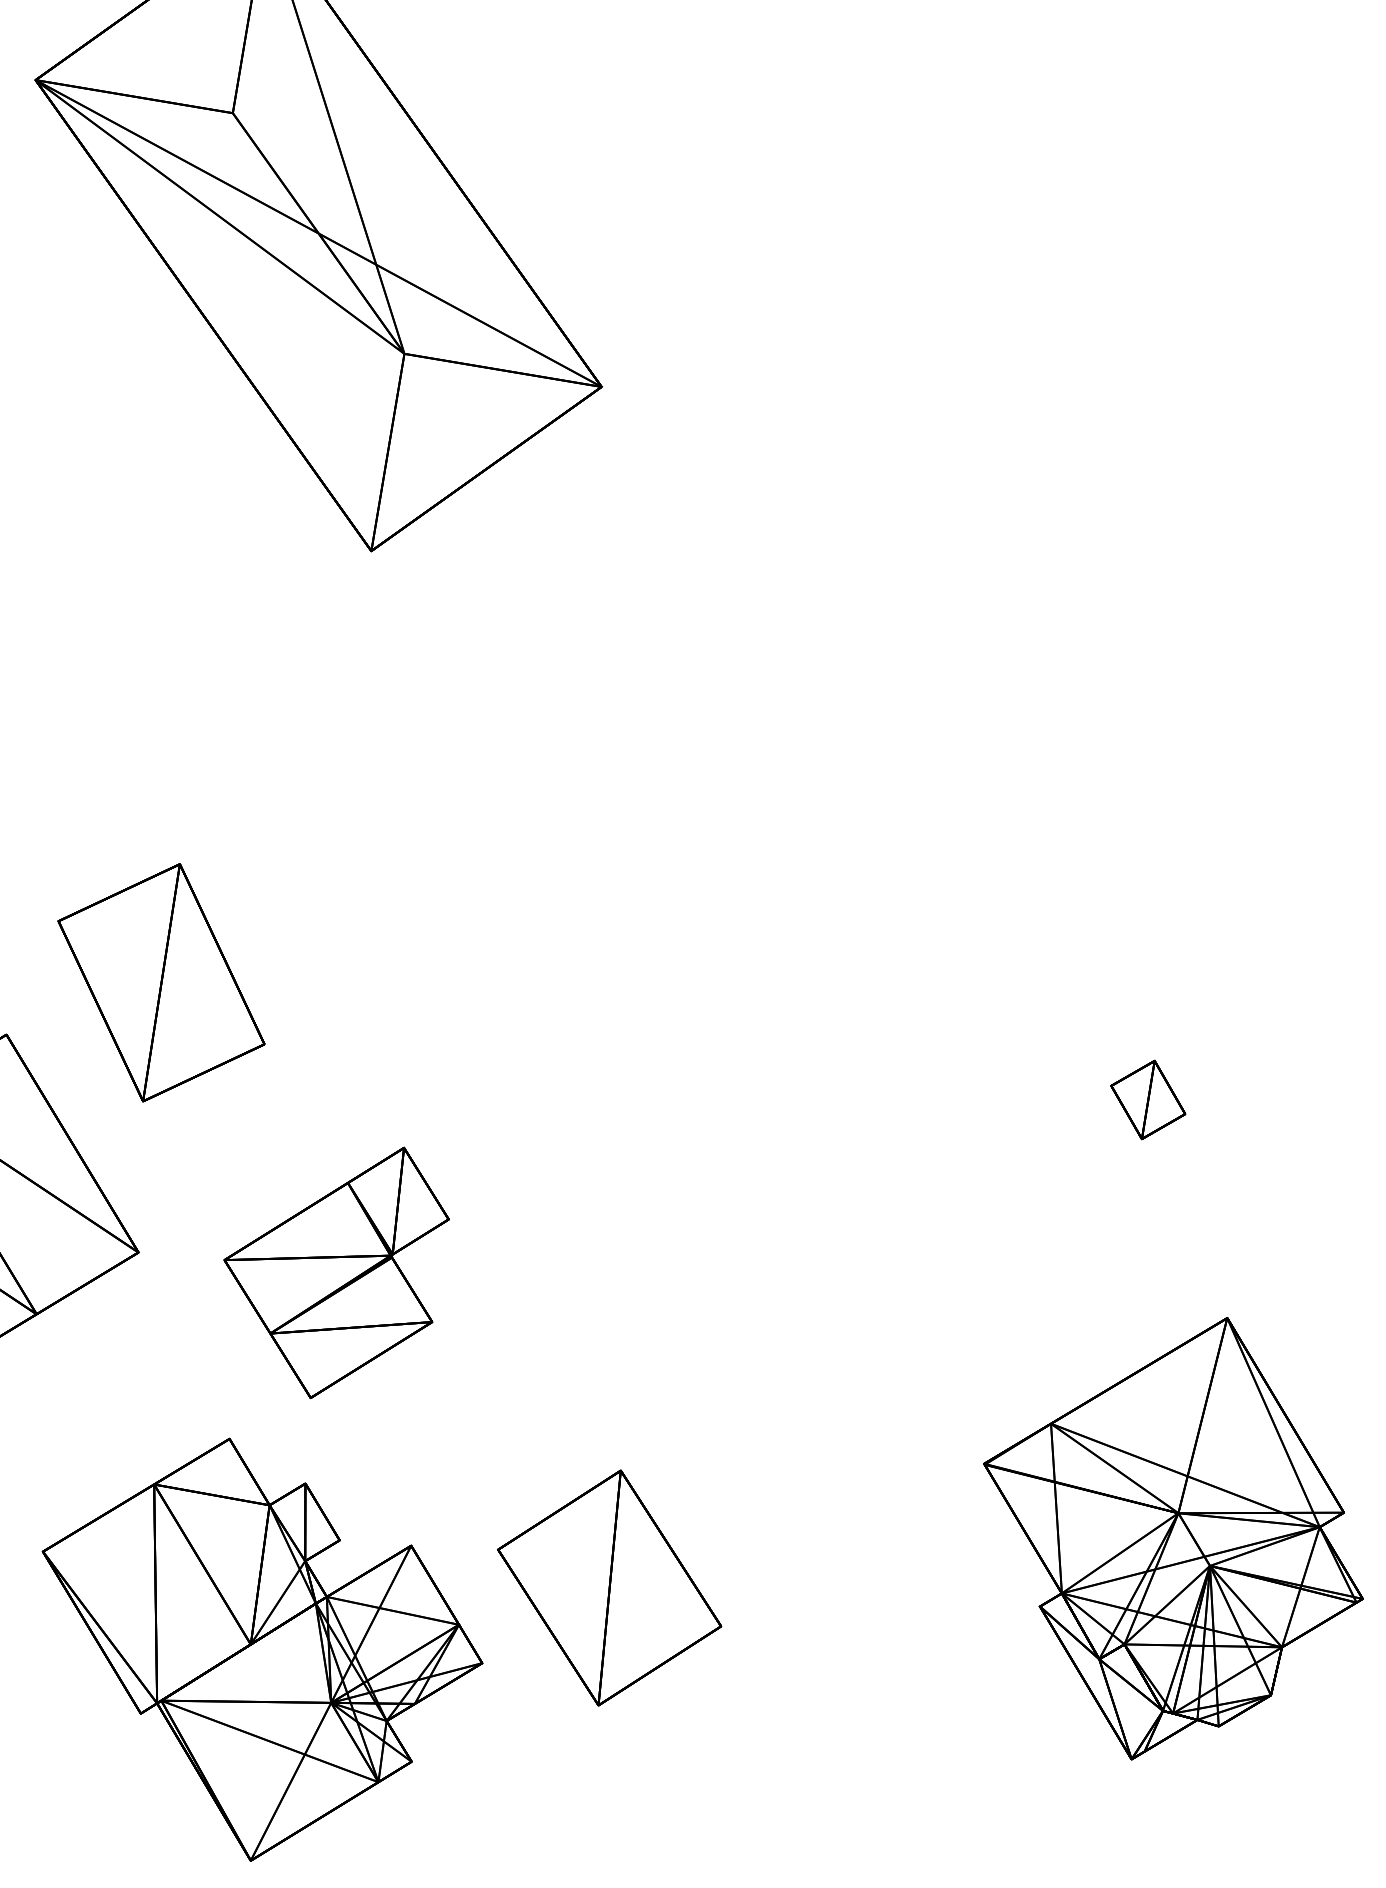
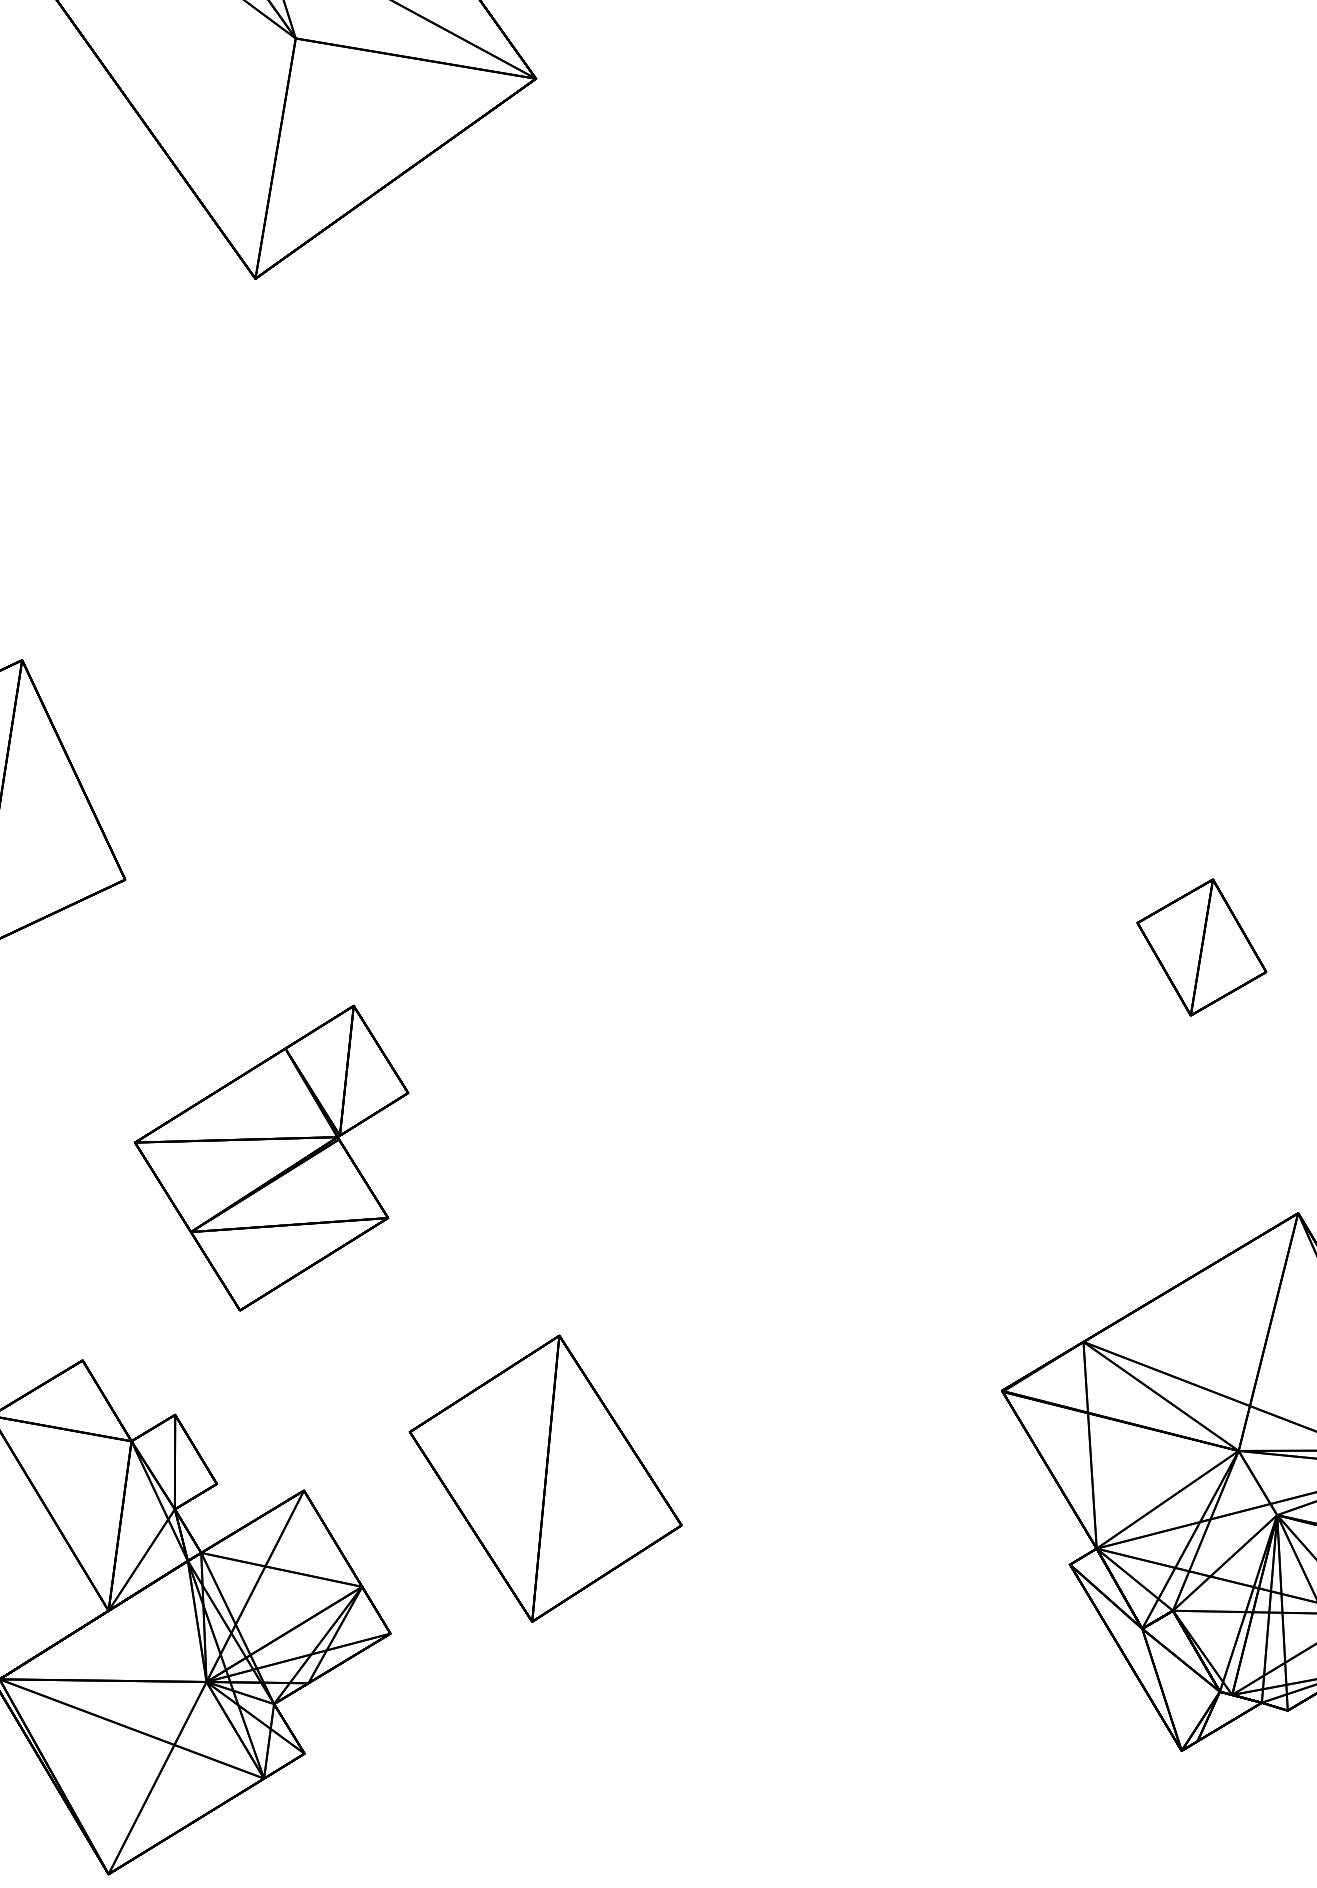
part: (1148, 1099) -> (1202, 946), size x1.43
part: (336, 1272) -> (271, 1157), moved
part: (609, 1587) -> (545, 1478), moved

